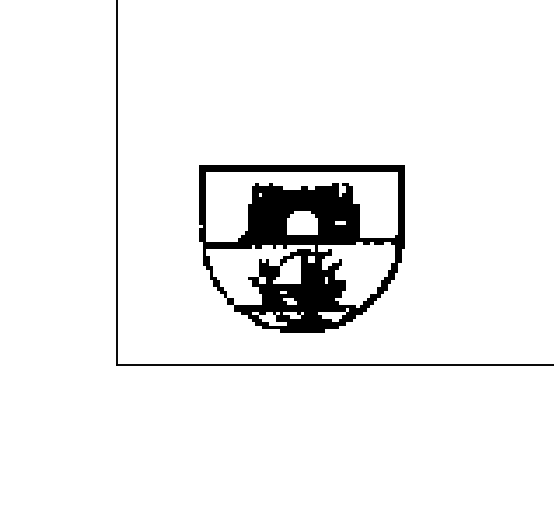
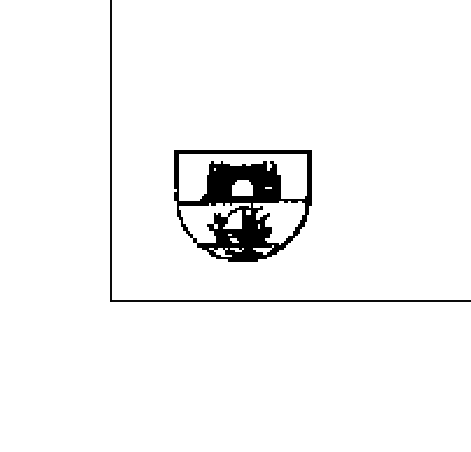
part: (301, 248) -> (242, 205), moved

